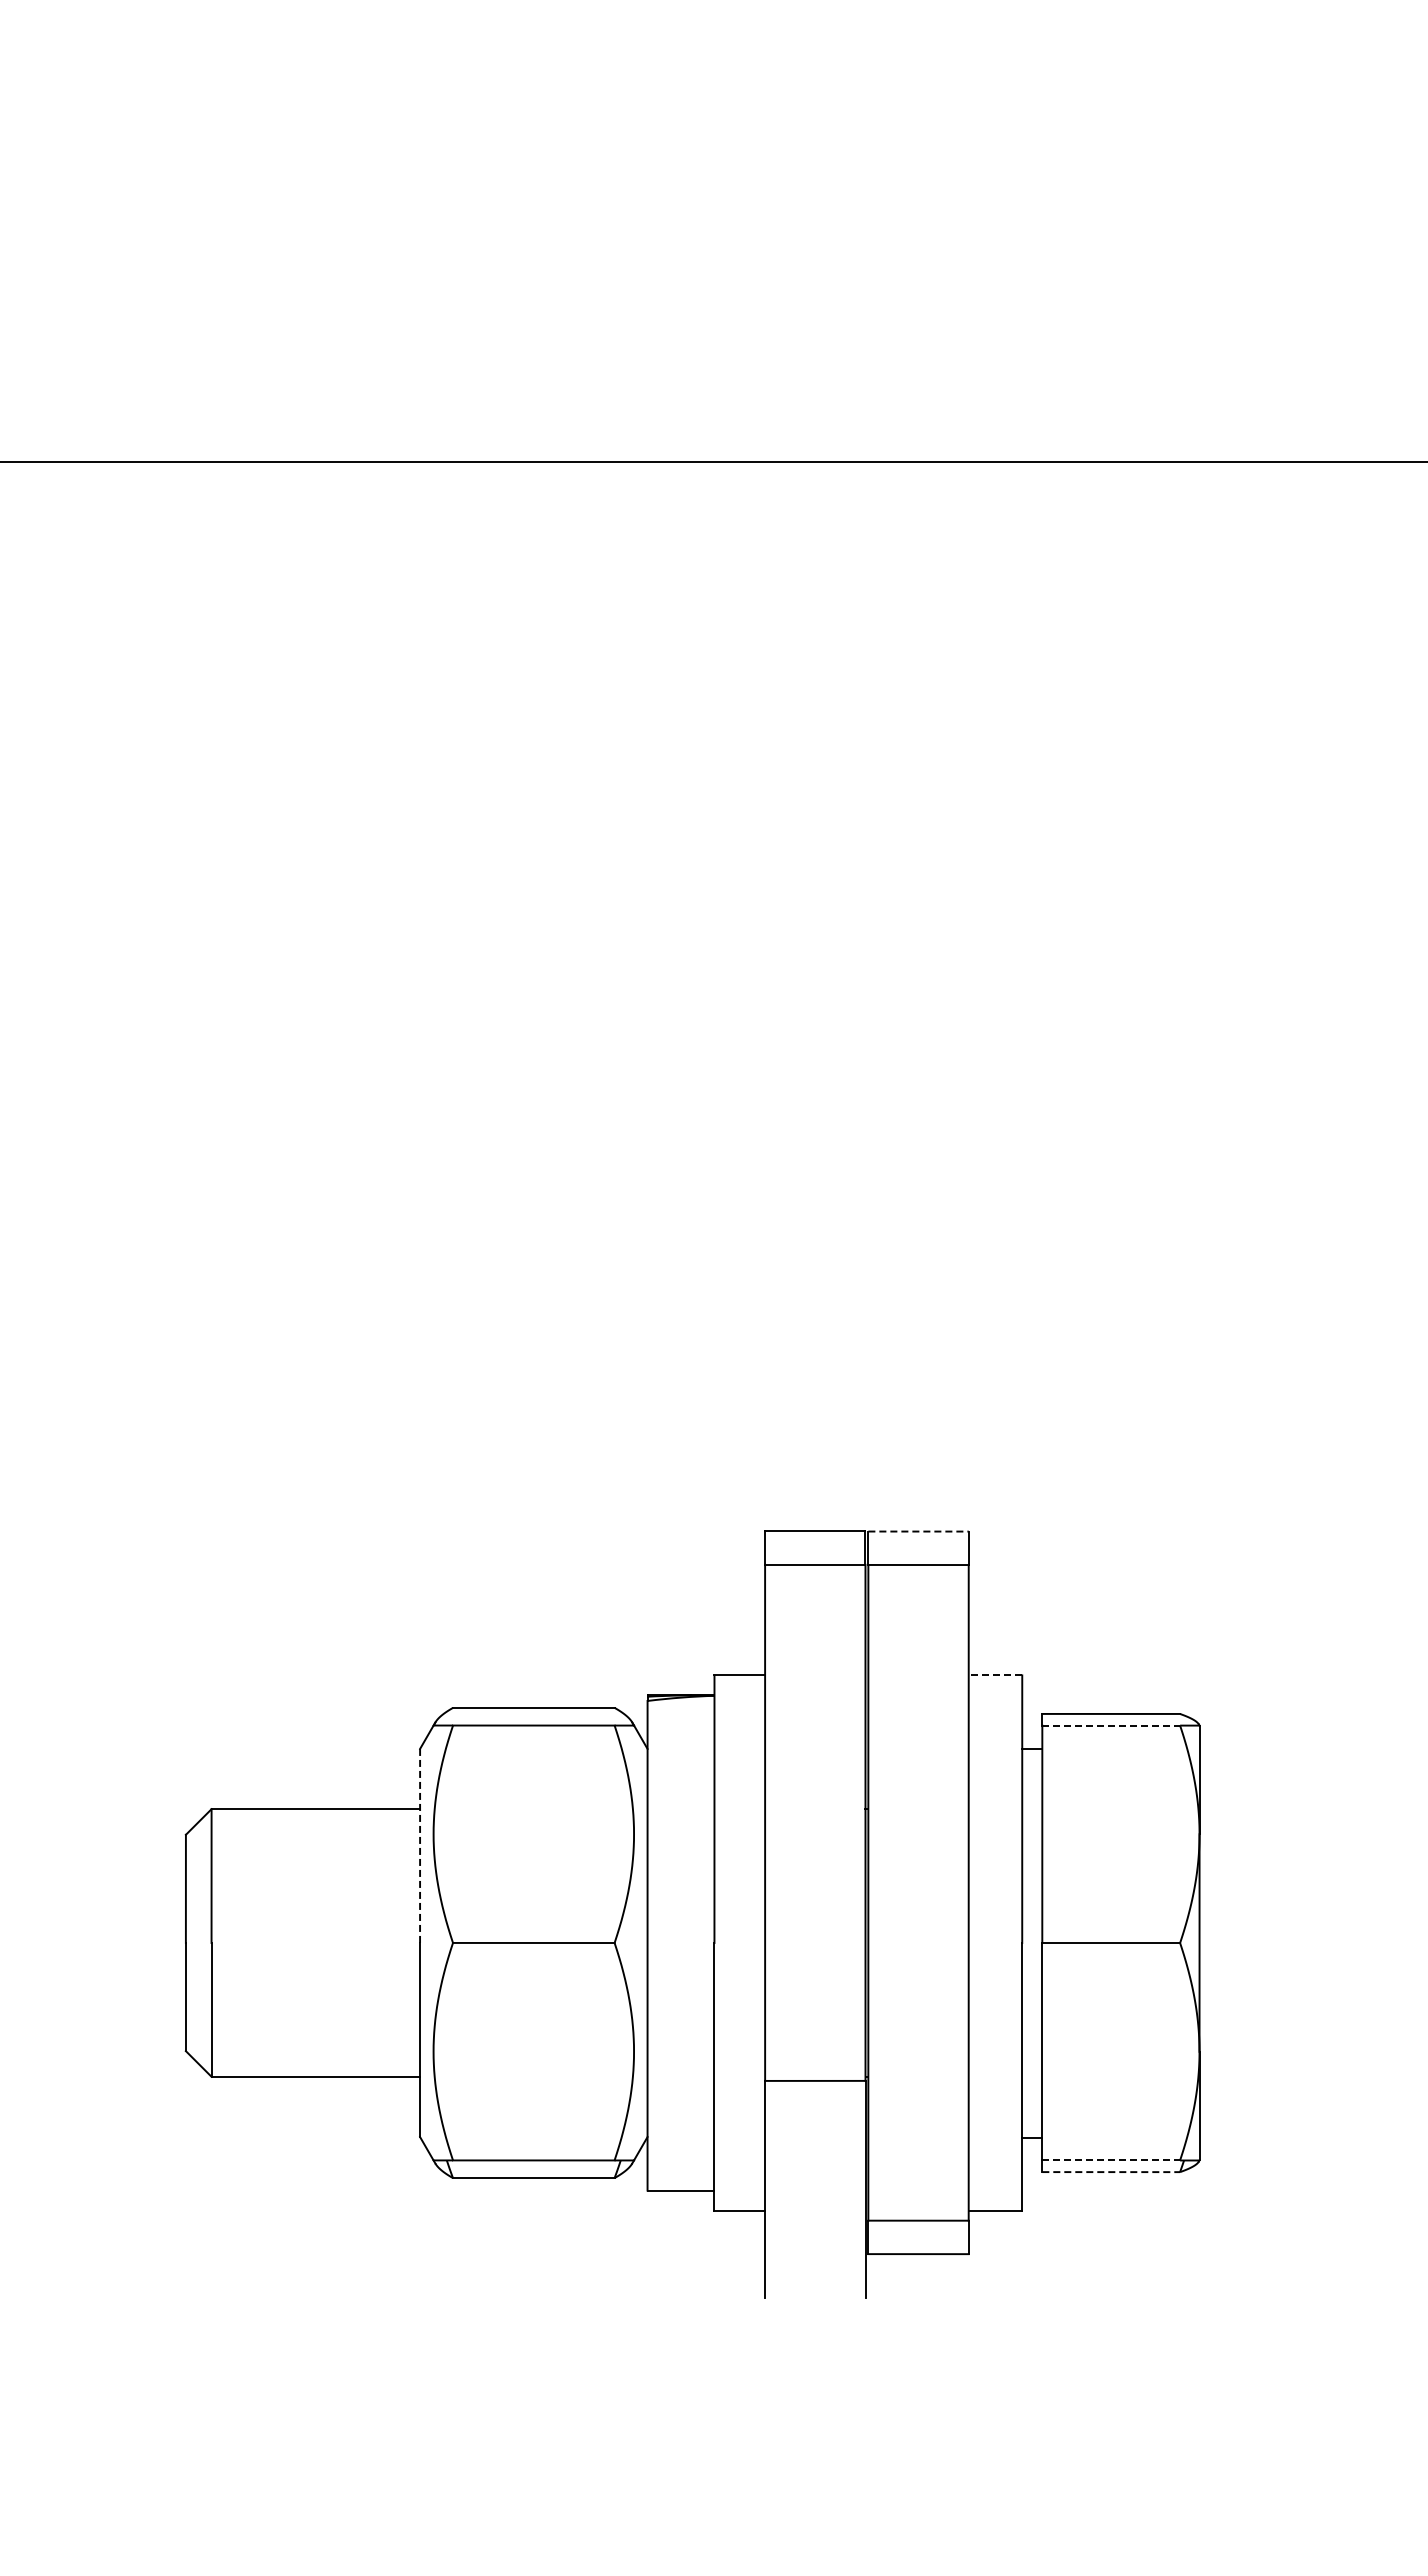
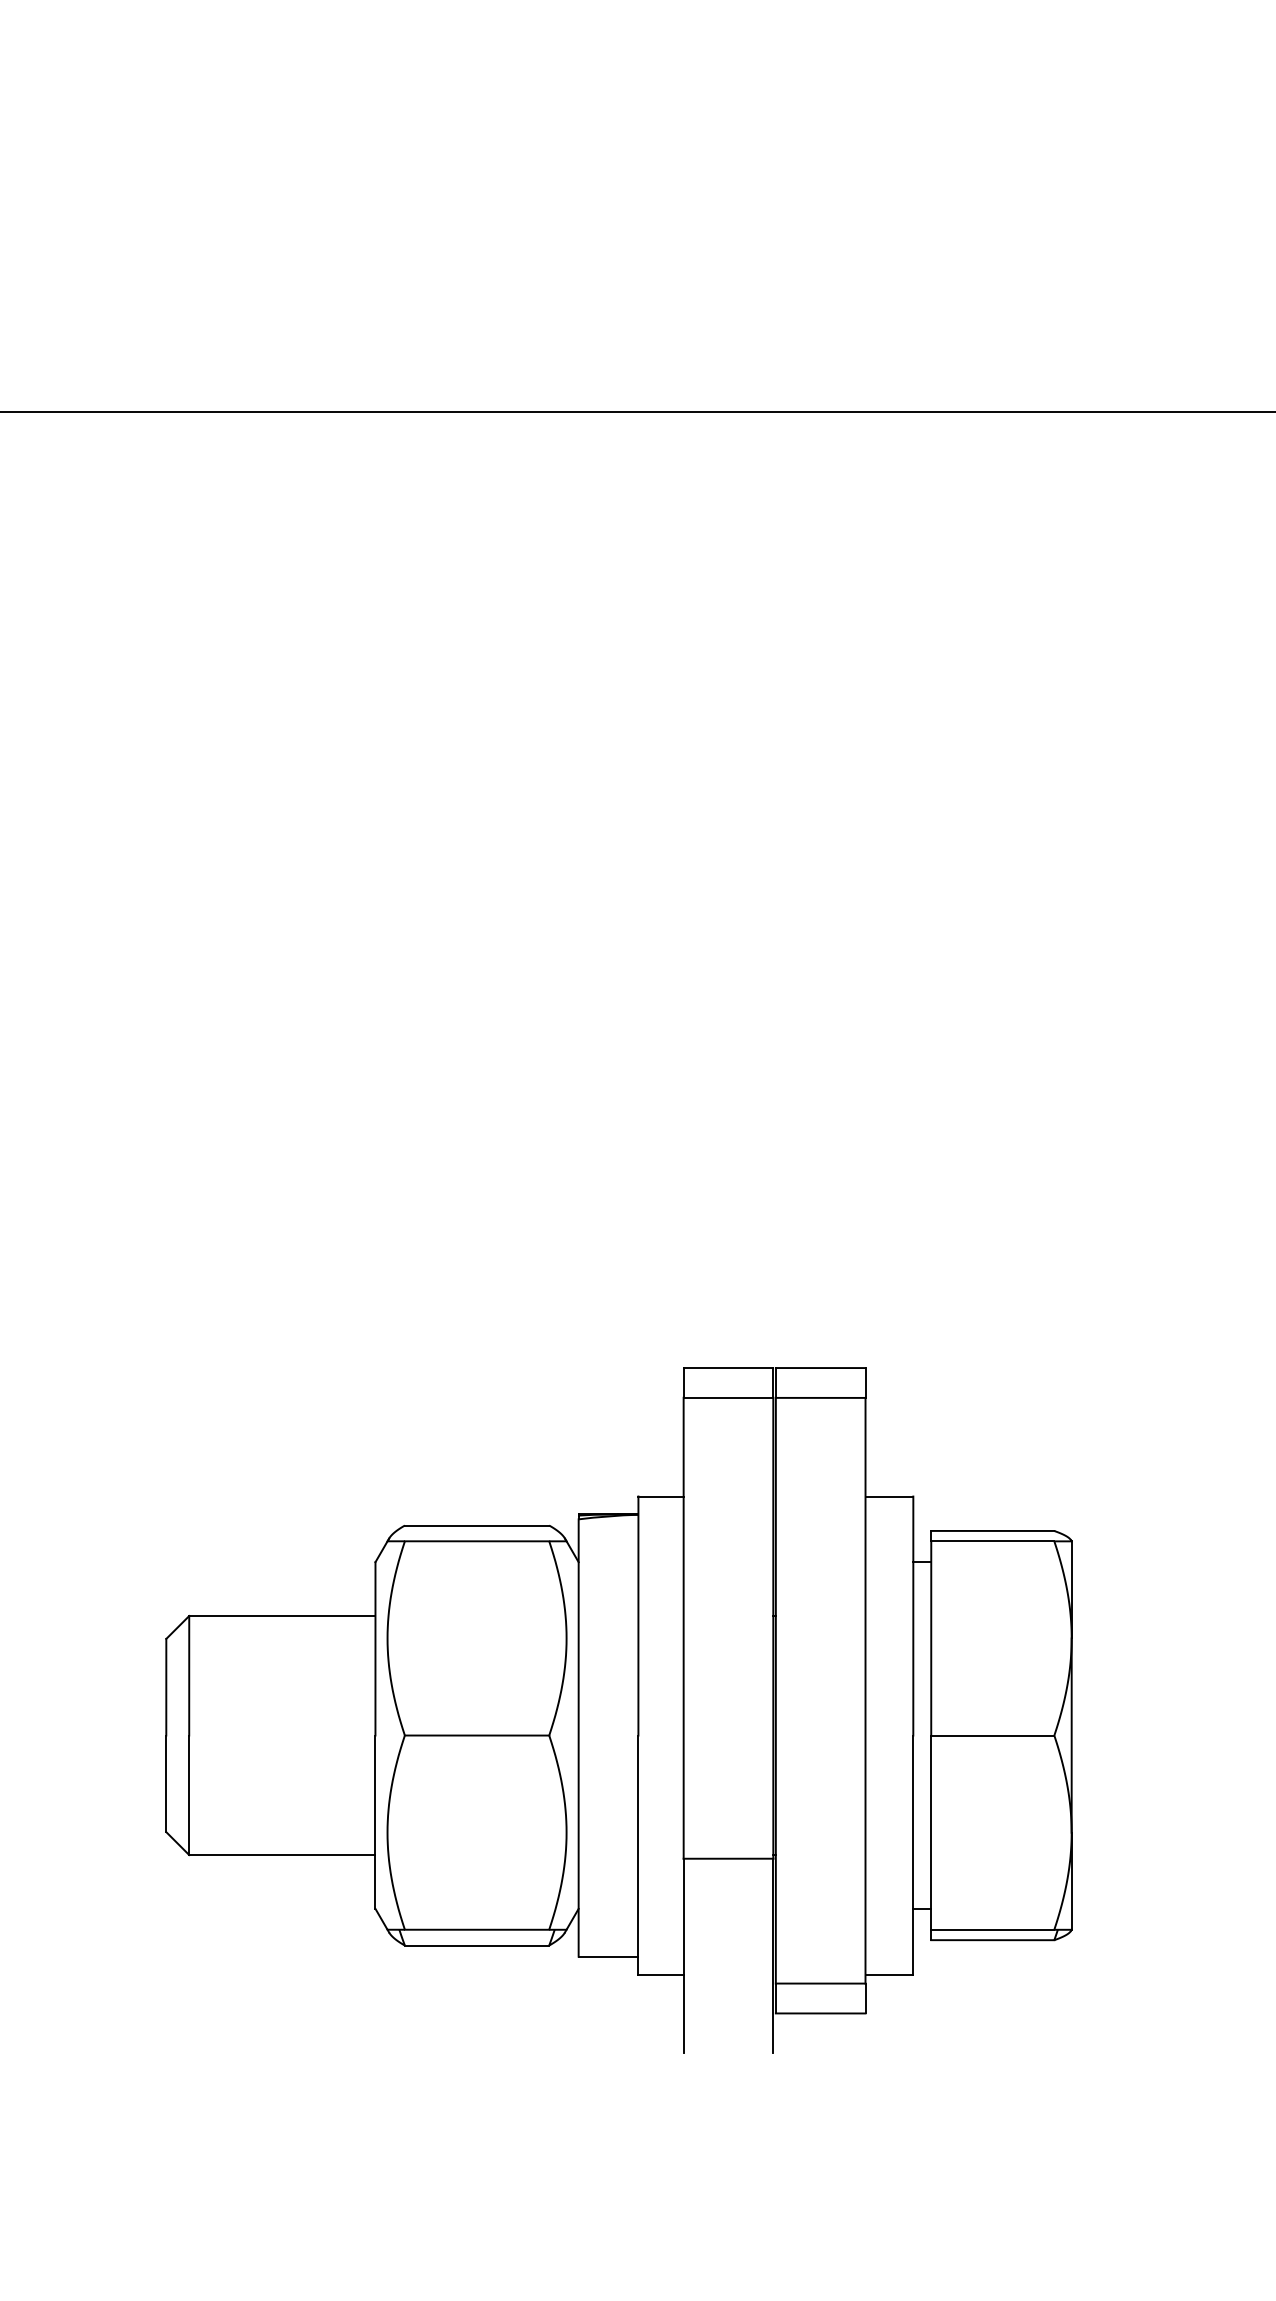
line: (919, 1531) -> (821, 1367), dashed -> solid
line: (995, 1675) -> (889, 1496), dashed -> solid
line: (1111, 1725) -> (993, 1541), dashed -> solid
line: (420, 1846) -> (375, 1649), dashed -> solid
line: (1111, 2160) -> (993, 1929), dashed -> solid
line: (1111, 2172) -> (993, 1940), dashed -> solid

